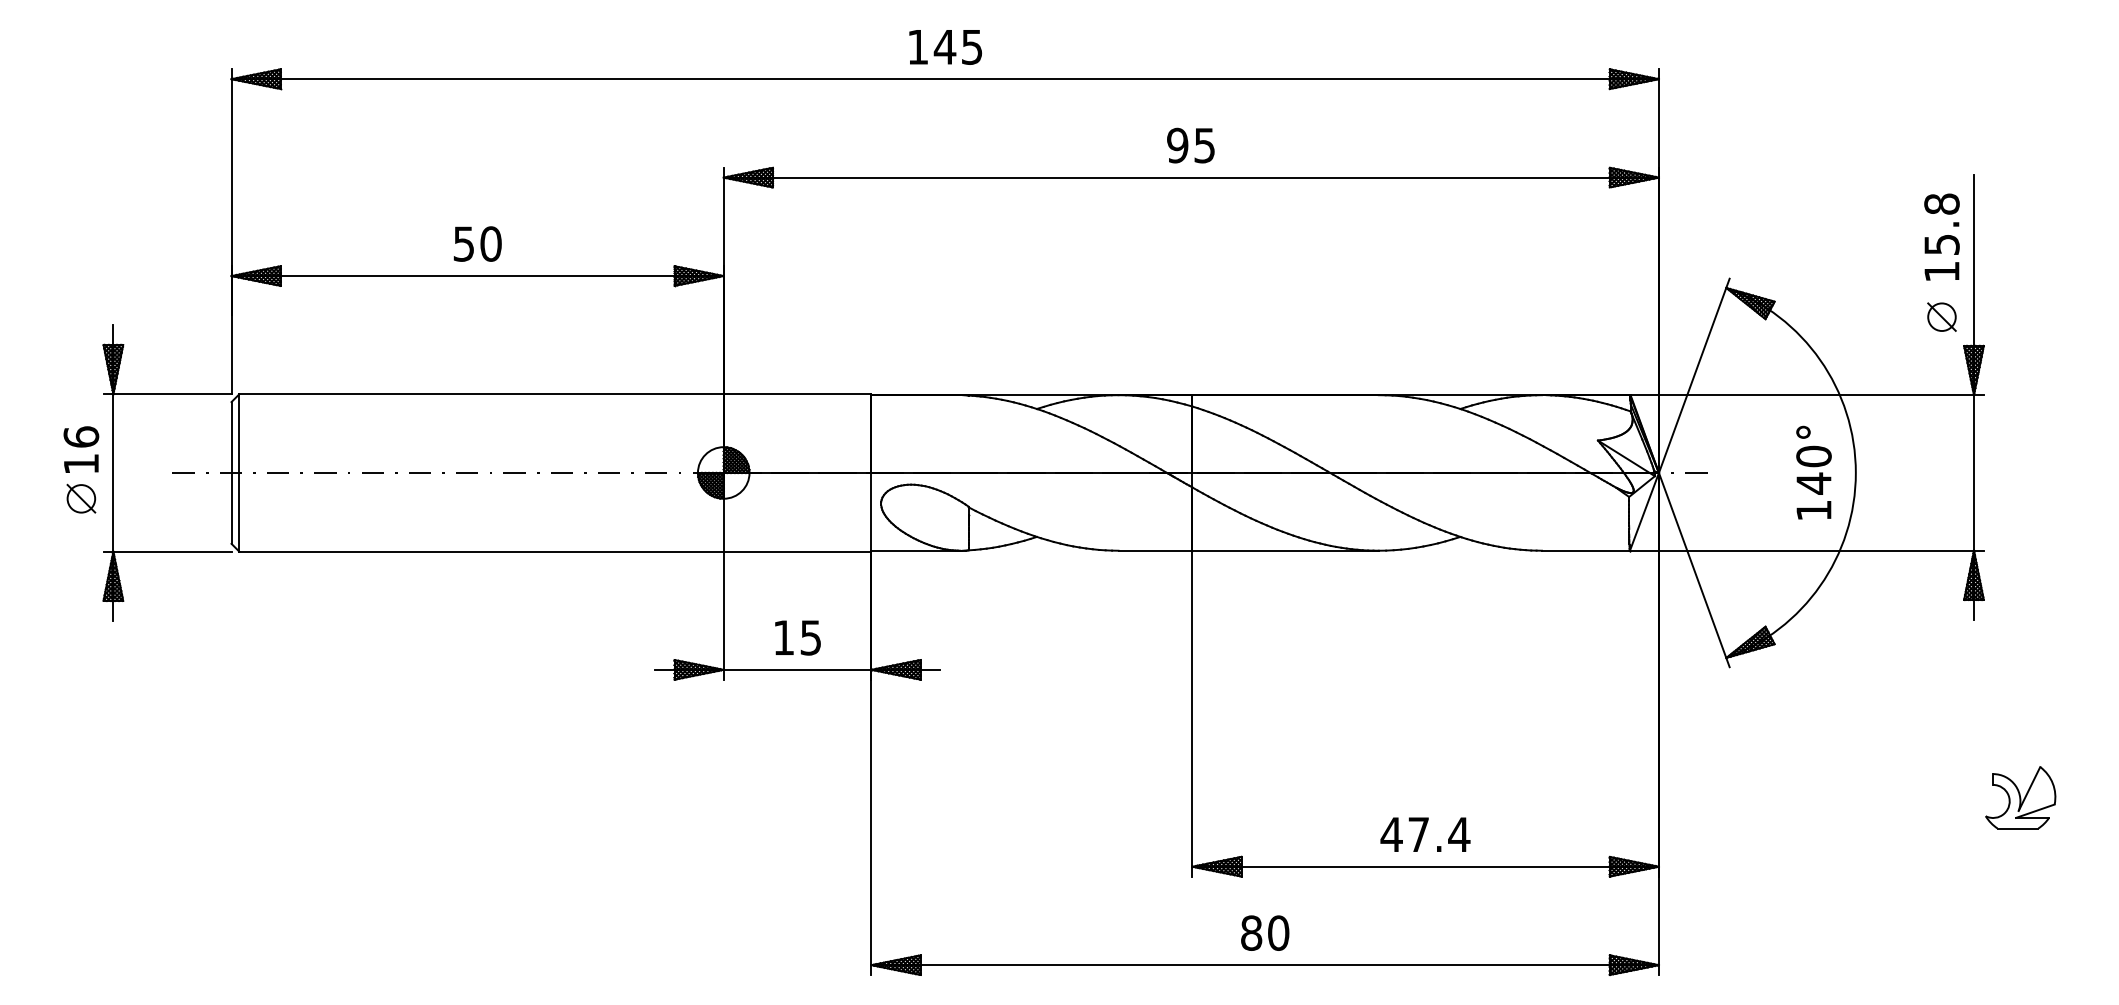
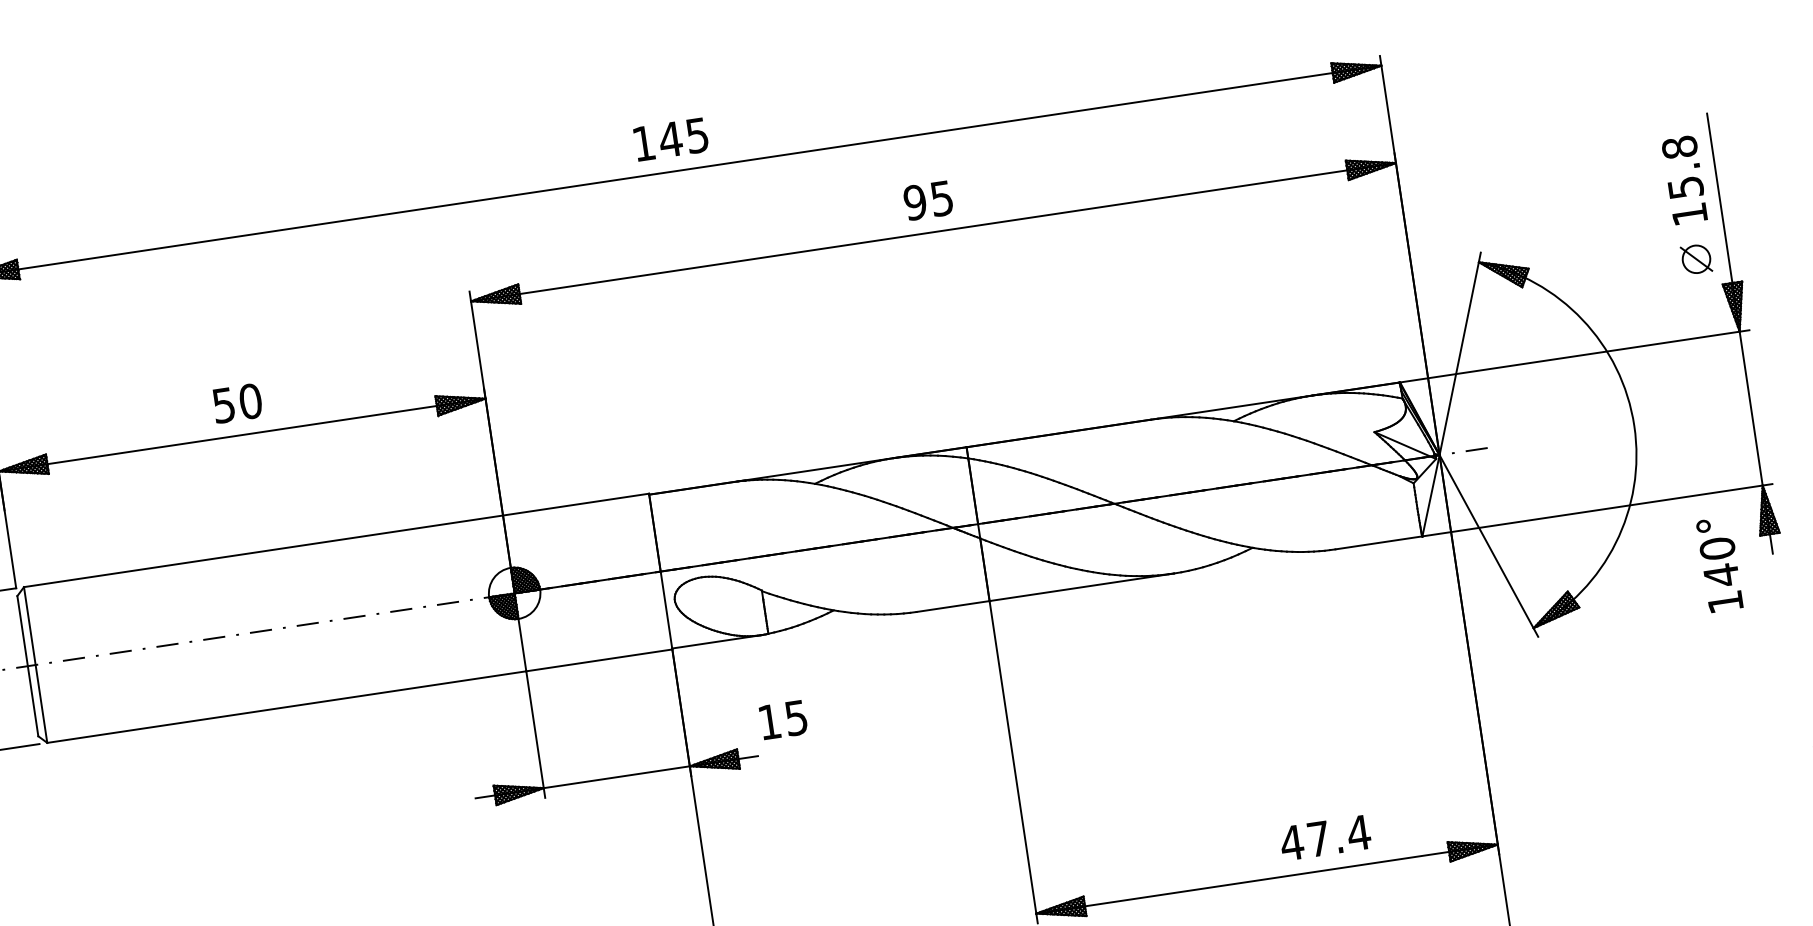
text: (1813, 472) -> (1719, 564), moved
text: (797, 637) -> (783, 719), moved
text: (1425, 834) -> (1325, 837), moved

